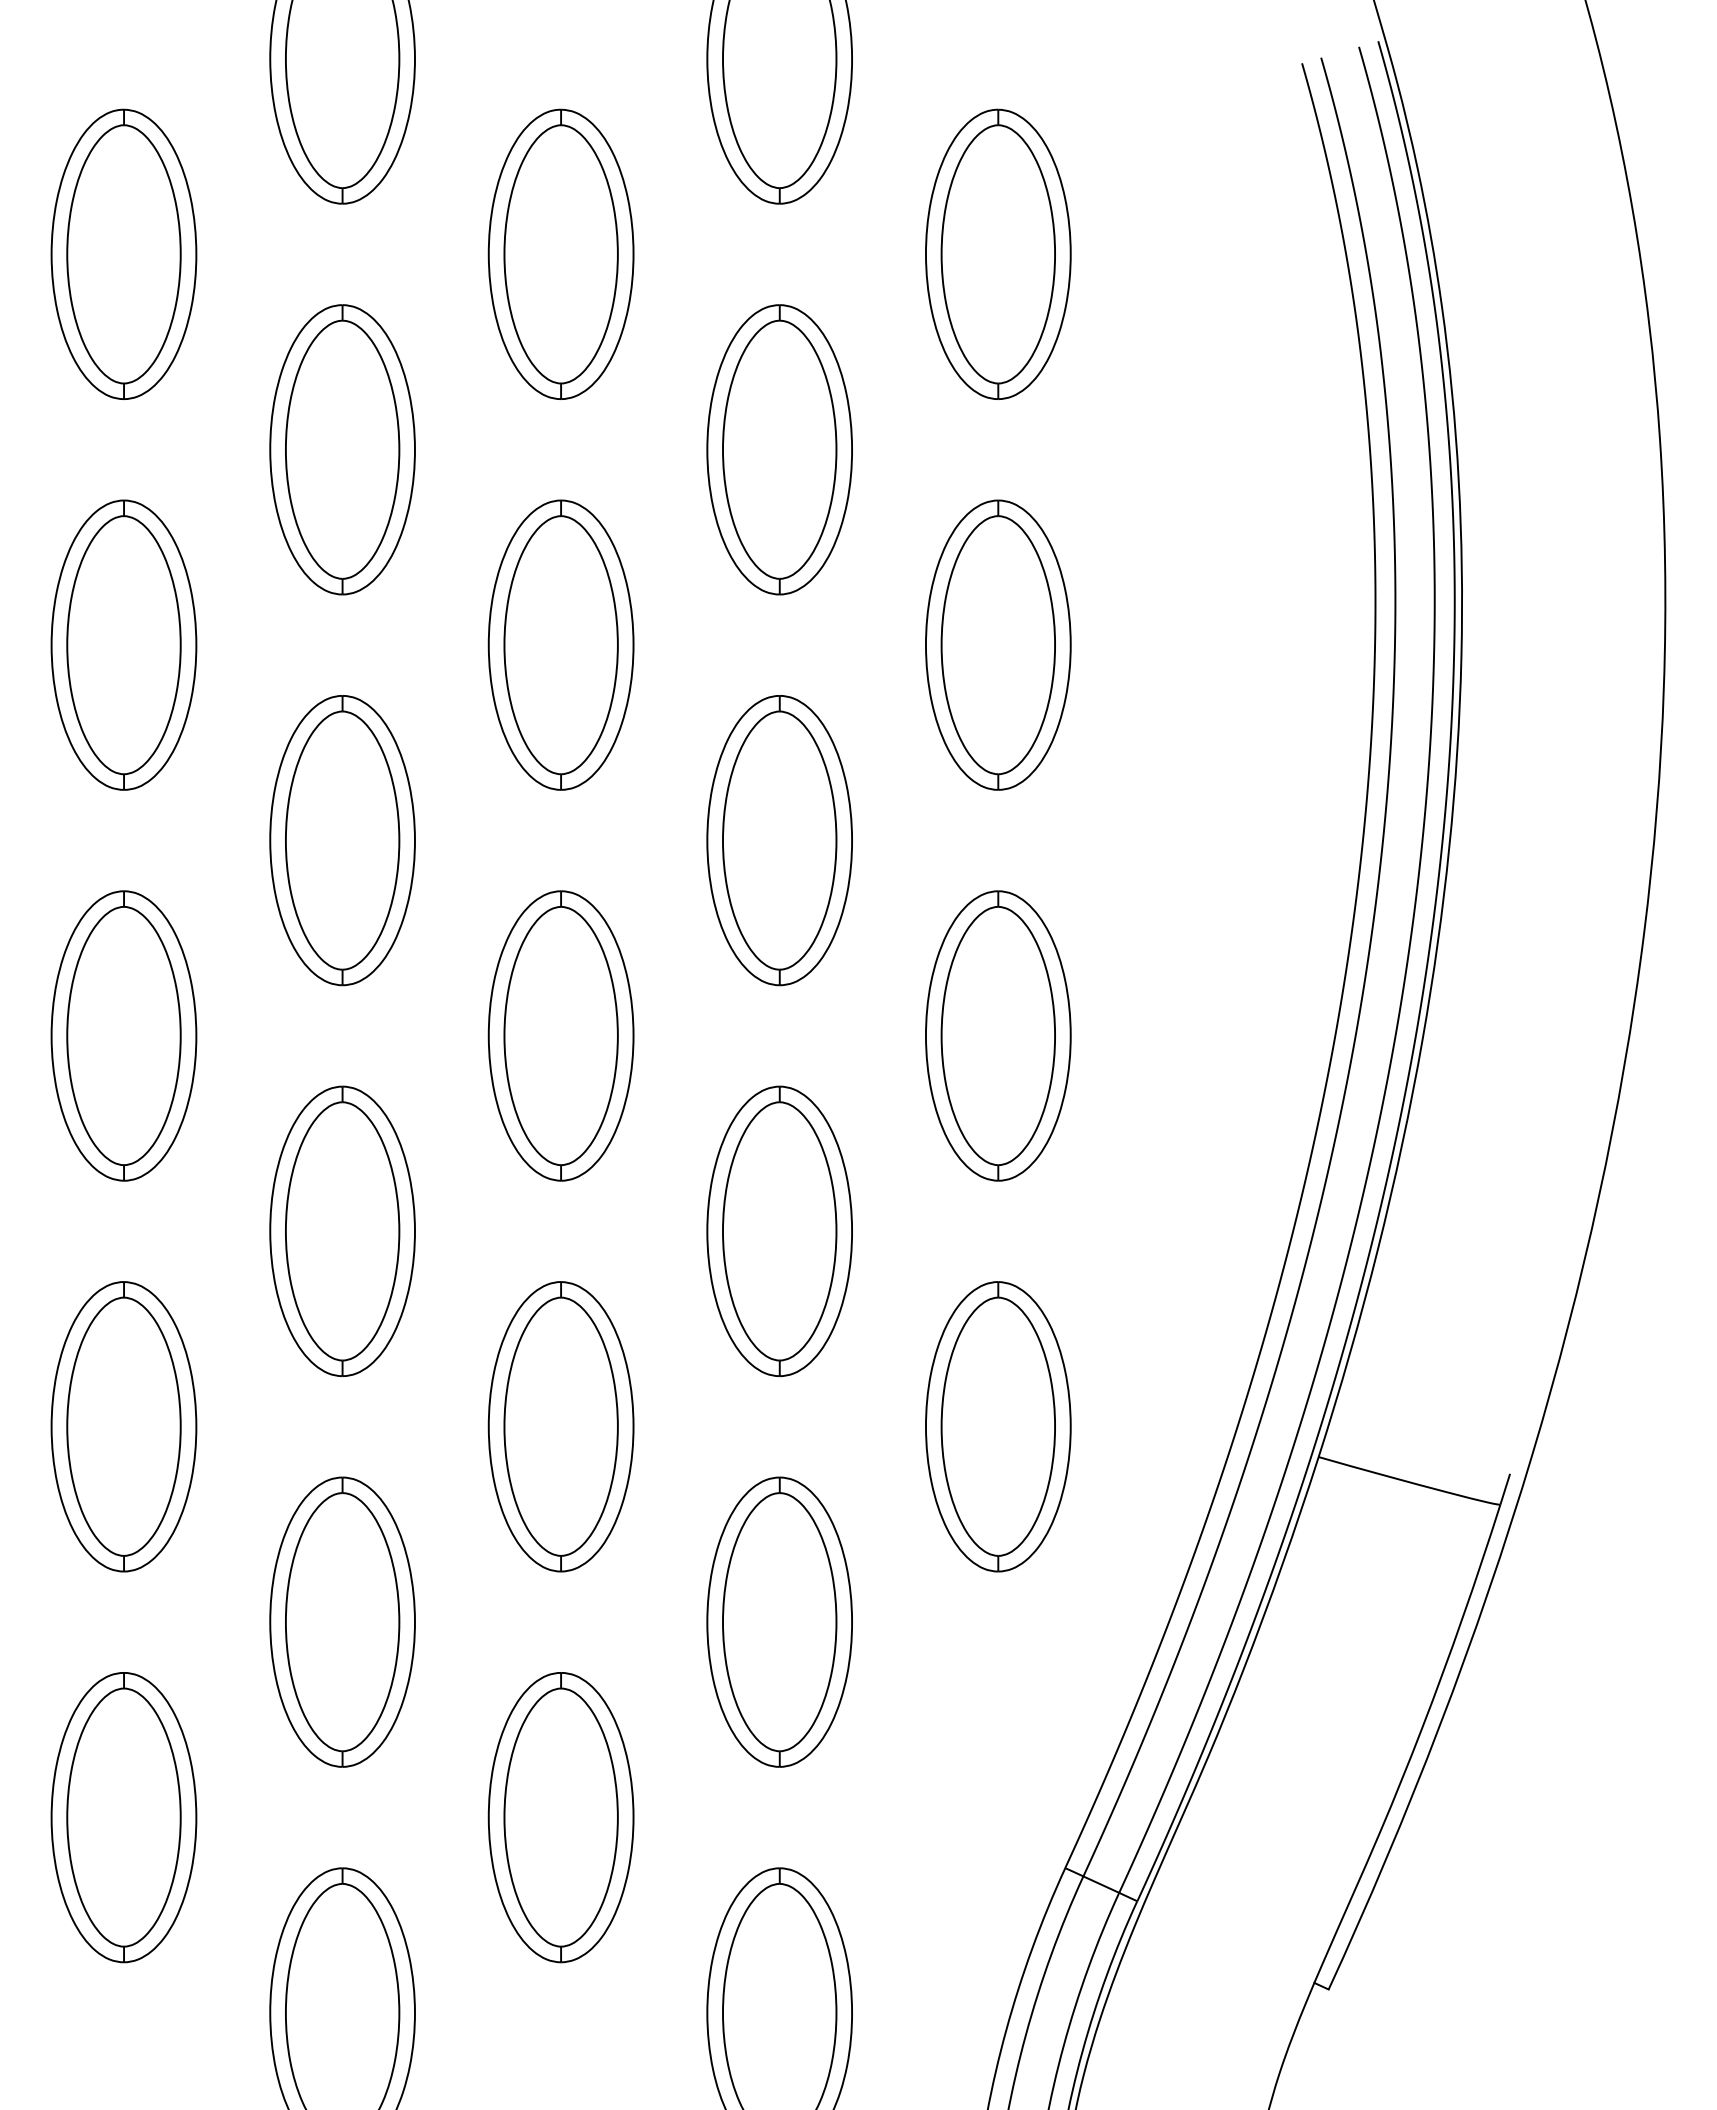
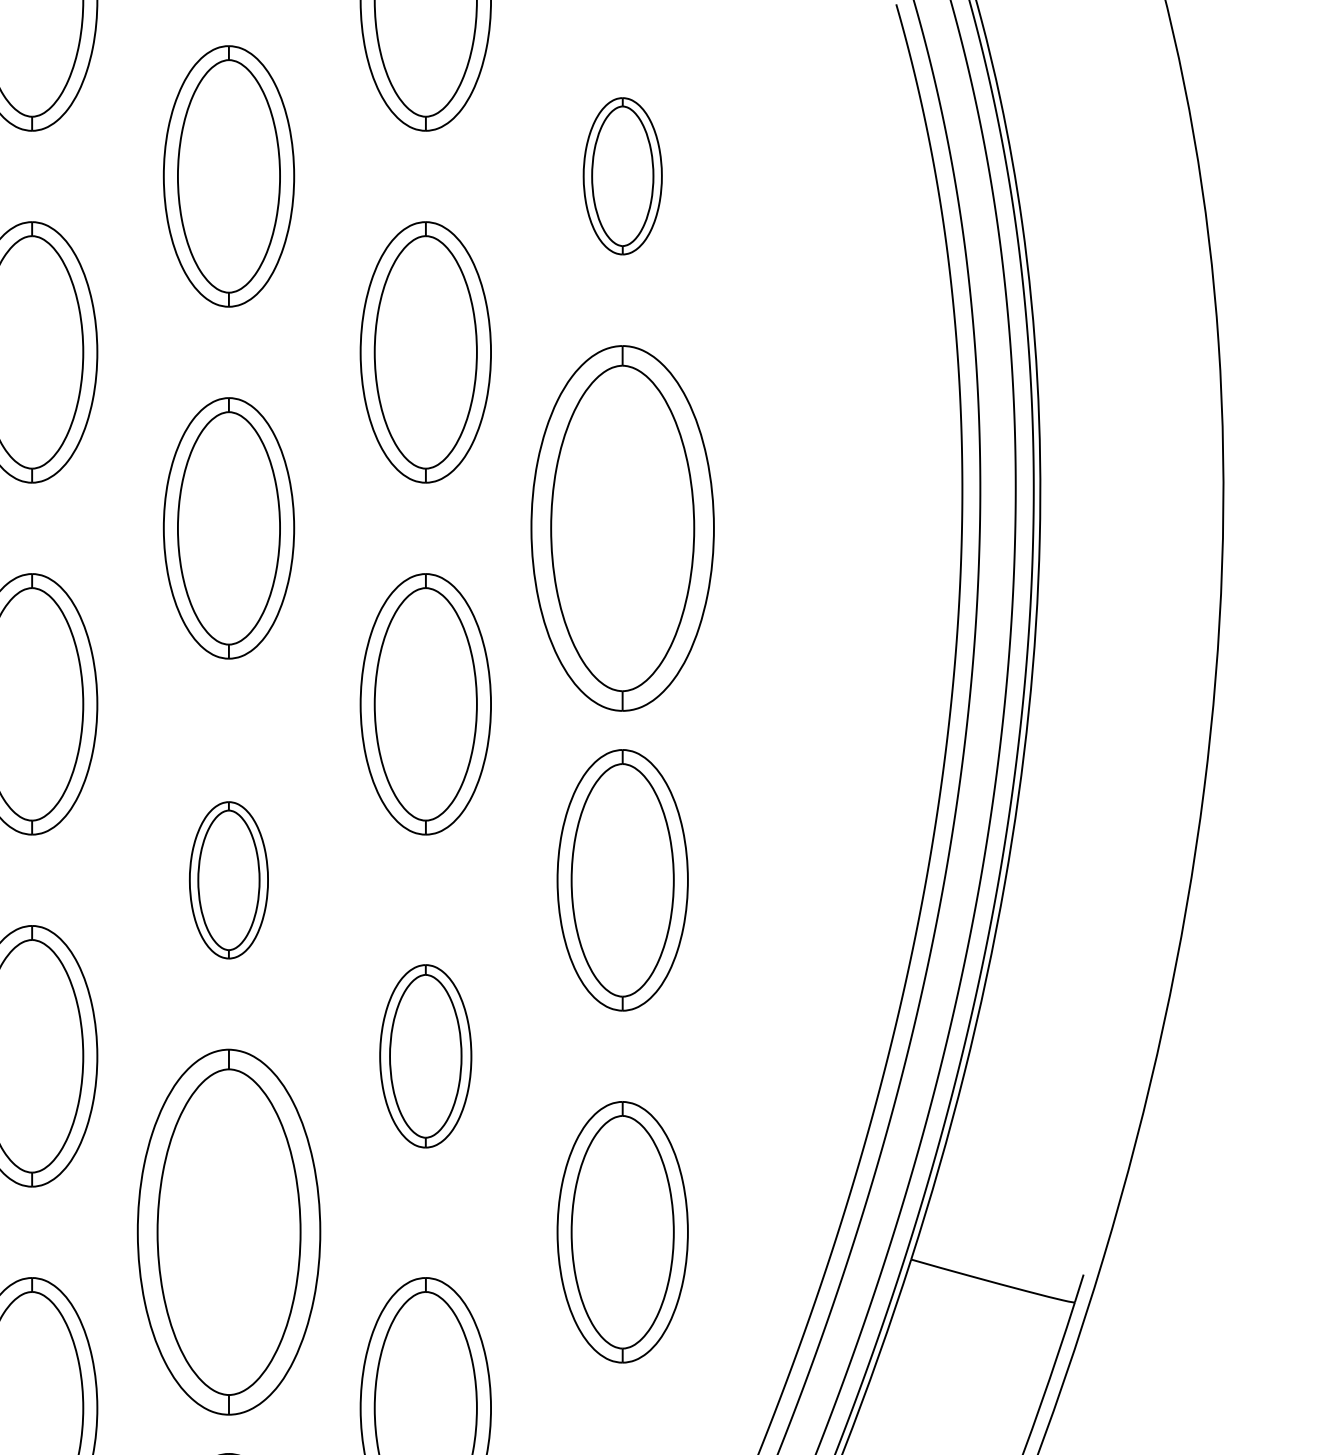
part: (998, 253) -> (622, 175), size x0.6
part: (998, 644) -> (622, 527), size x1.4
part: (560, 1035) -> (228, 879), size x0.6
part: (779, 1231) -> (425, 1056), size x0.7
part: (560, 1426) -> (228, 1232), size x1.4

